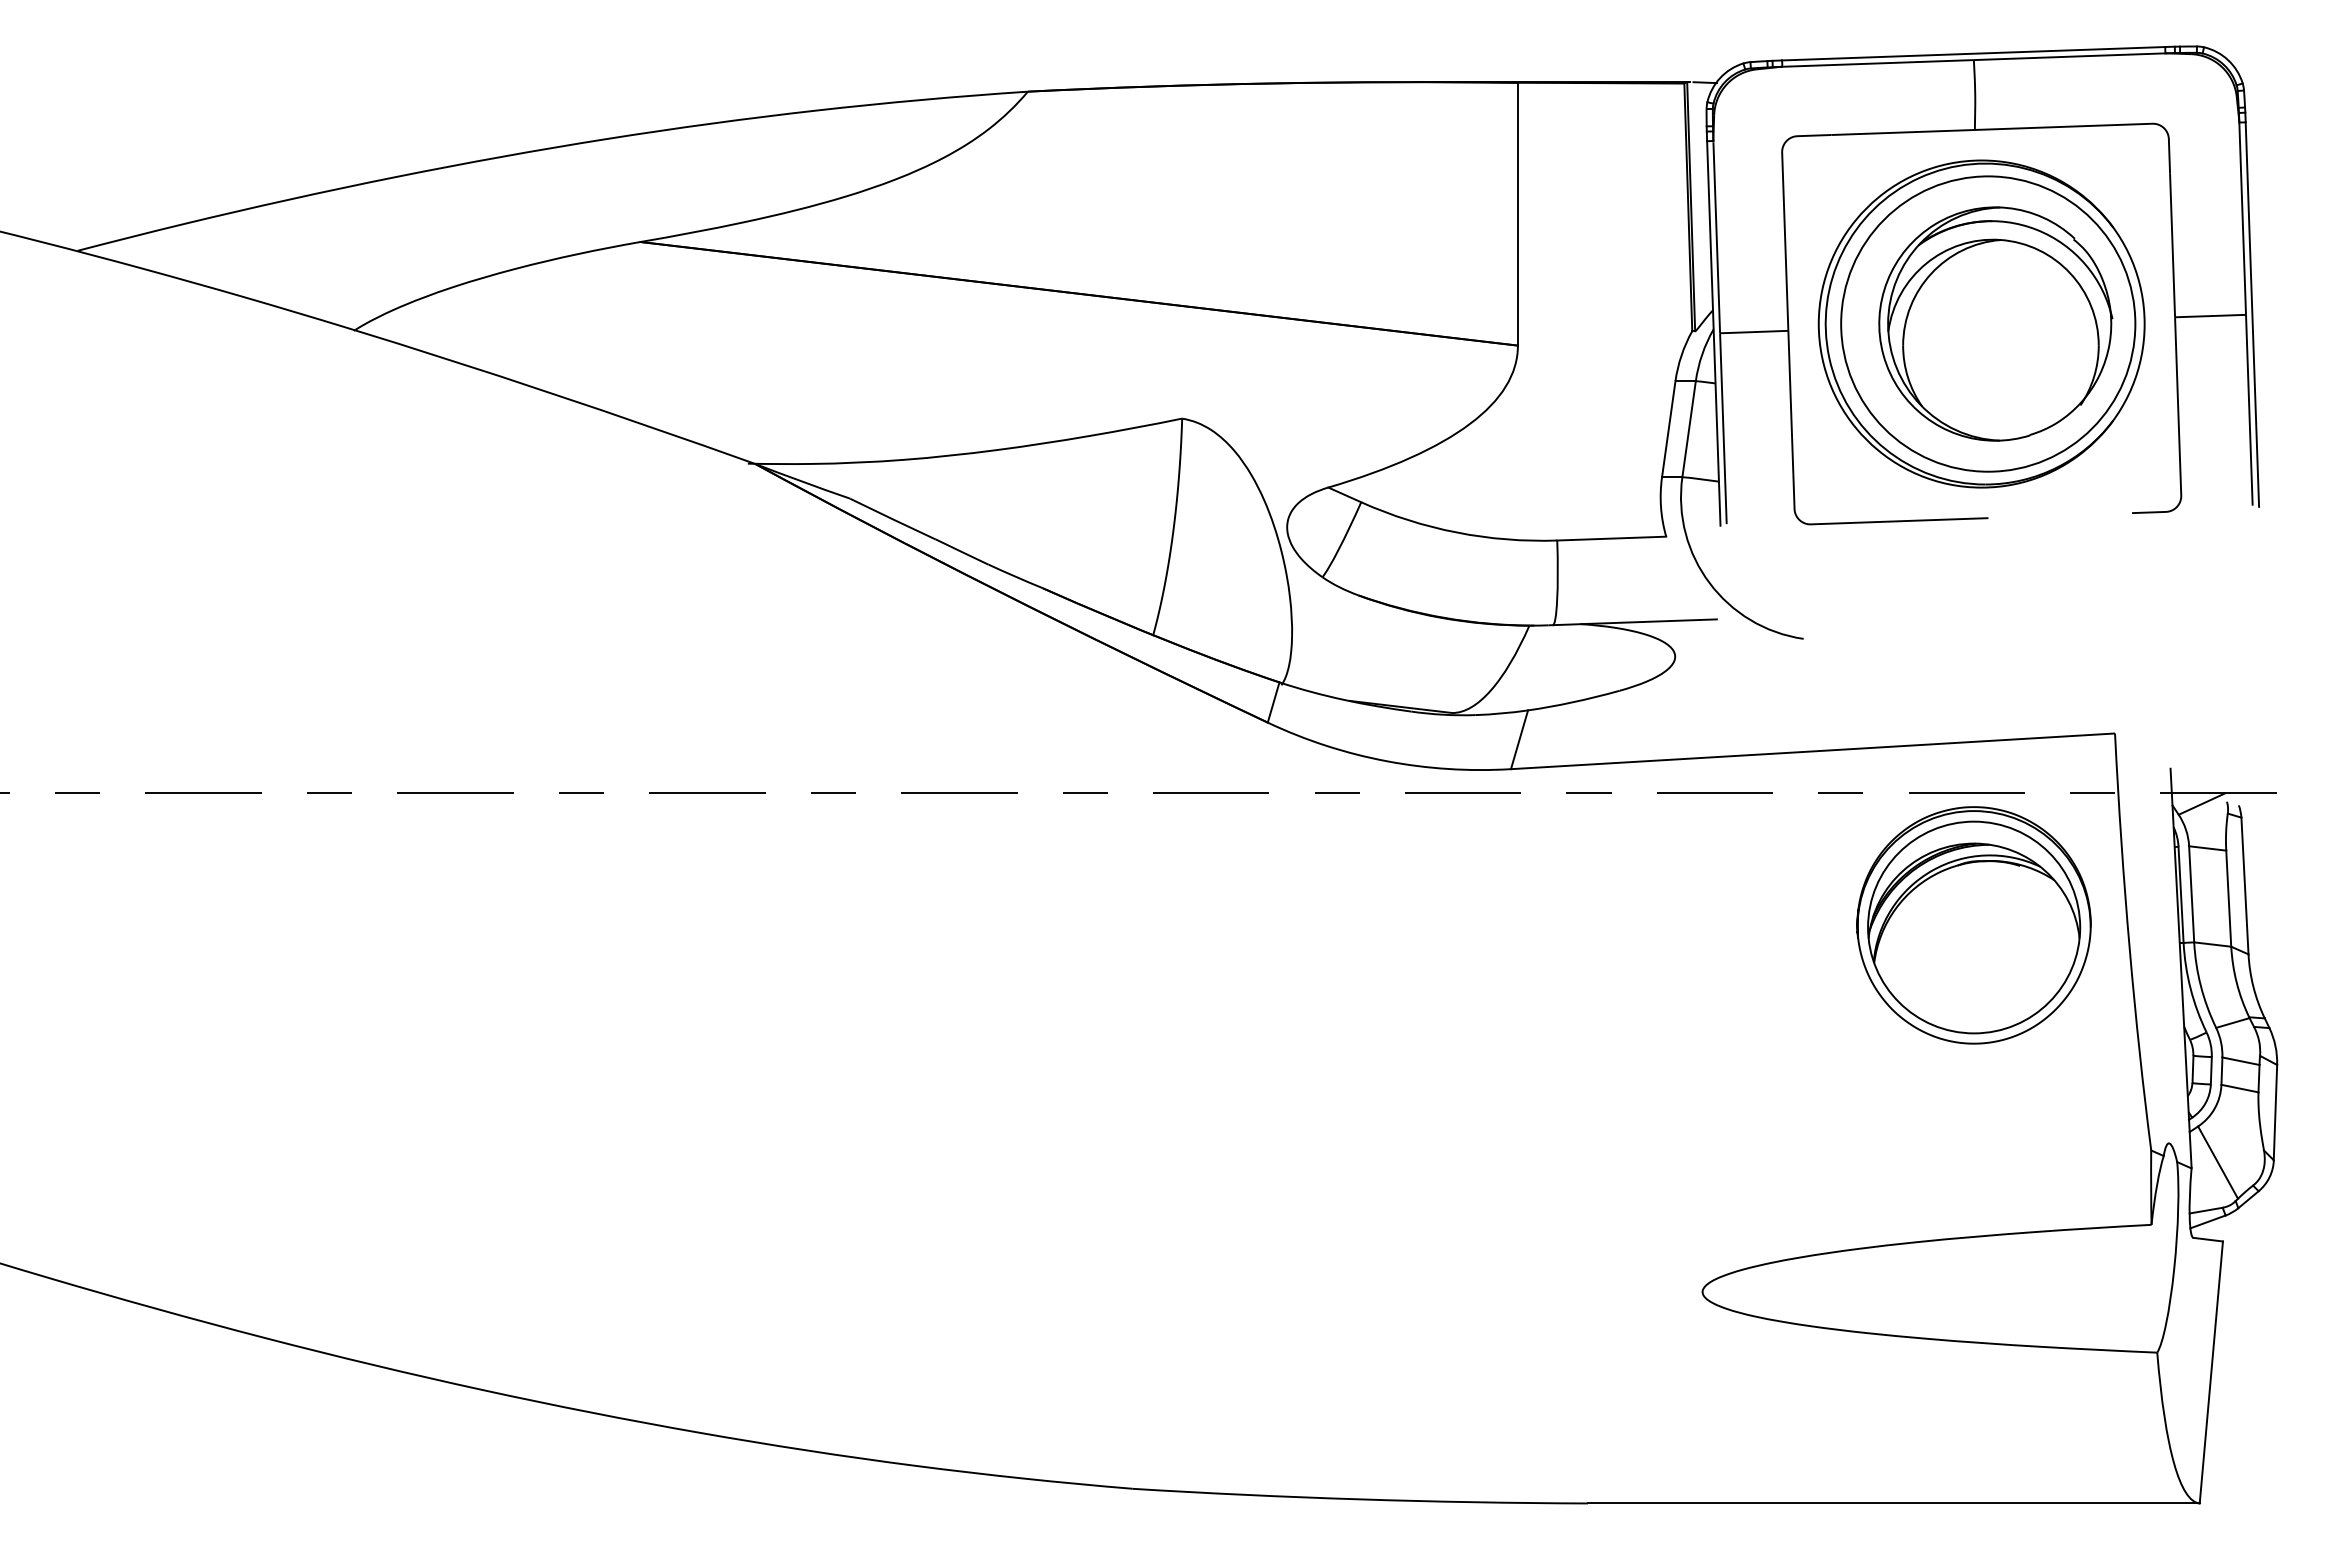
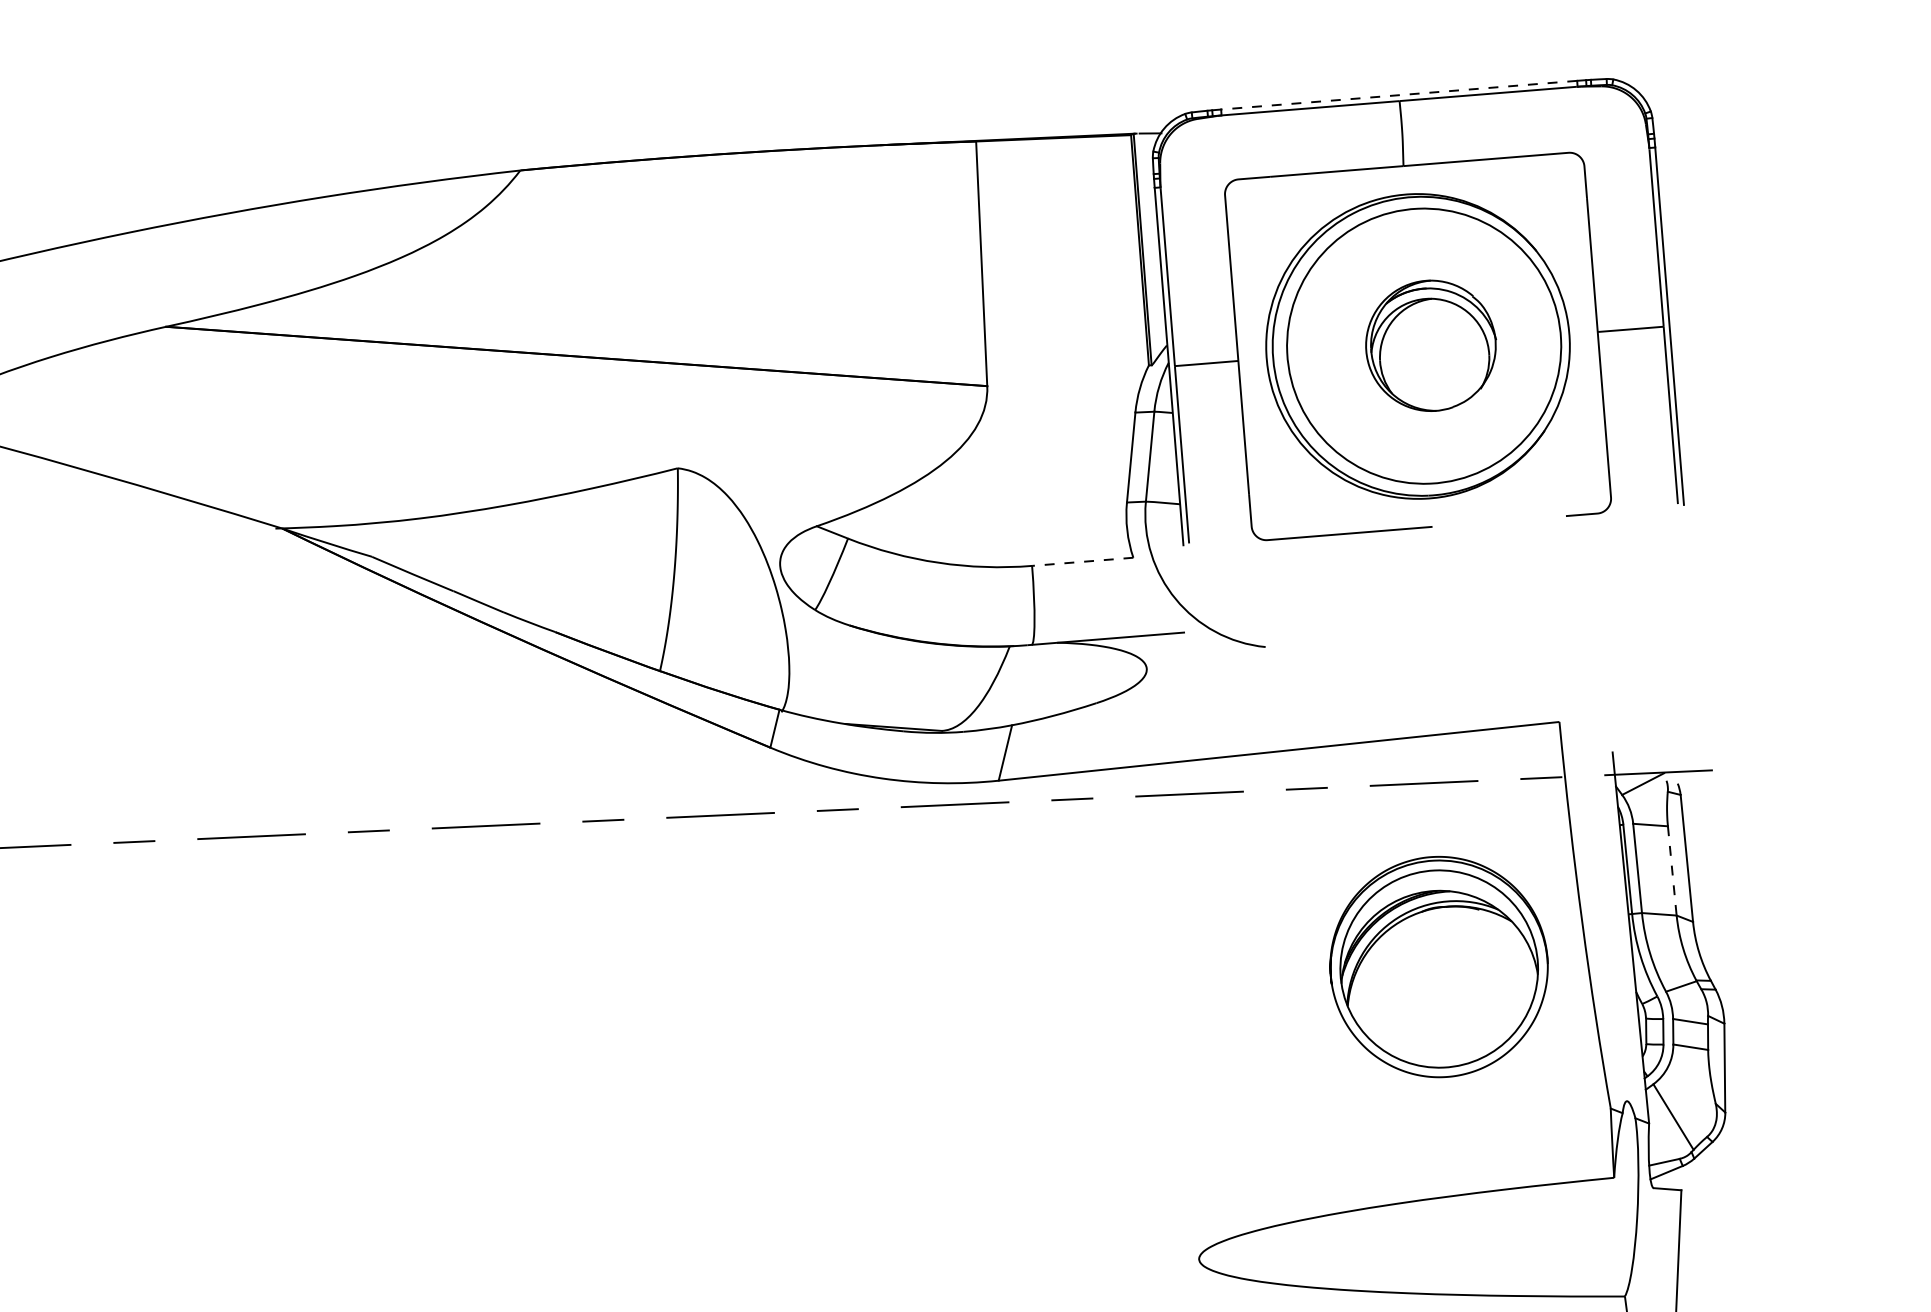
line: (1973, 53) -> (1398, 94), solid -> dashed
part: (1995, 323) -> (1430, 345), size x0.6
line: (1611, 538) -> (1082, 561), solid -> dashed
line: (2228, 899) -> (1672, 871), solid -> dashed
part: (1973, 925) -> (1438, 967), moved

